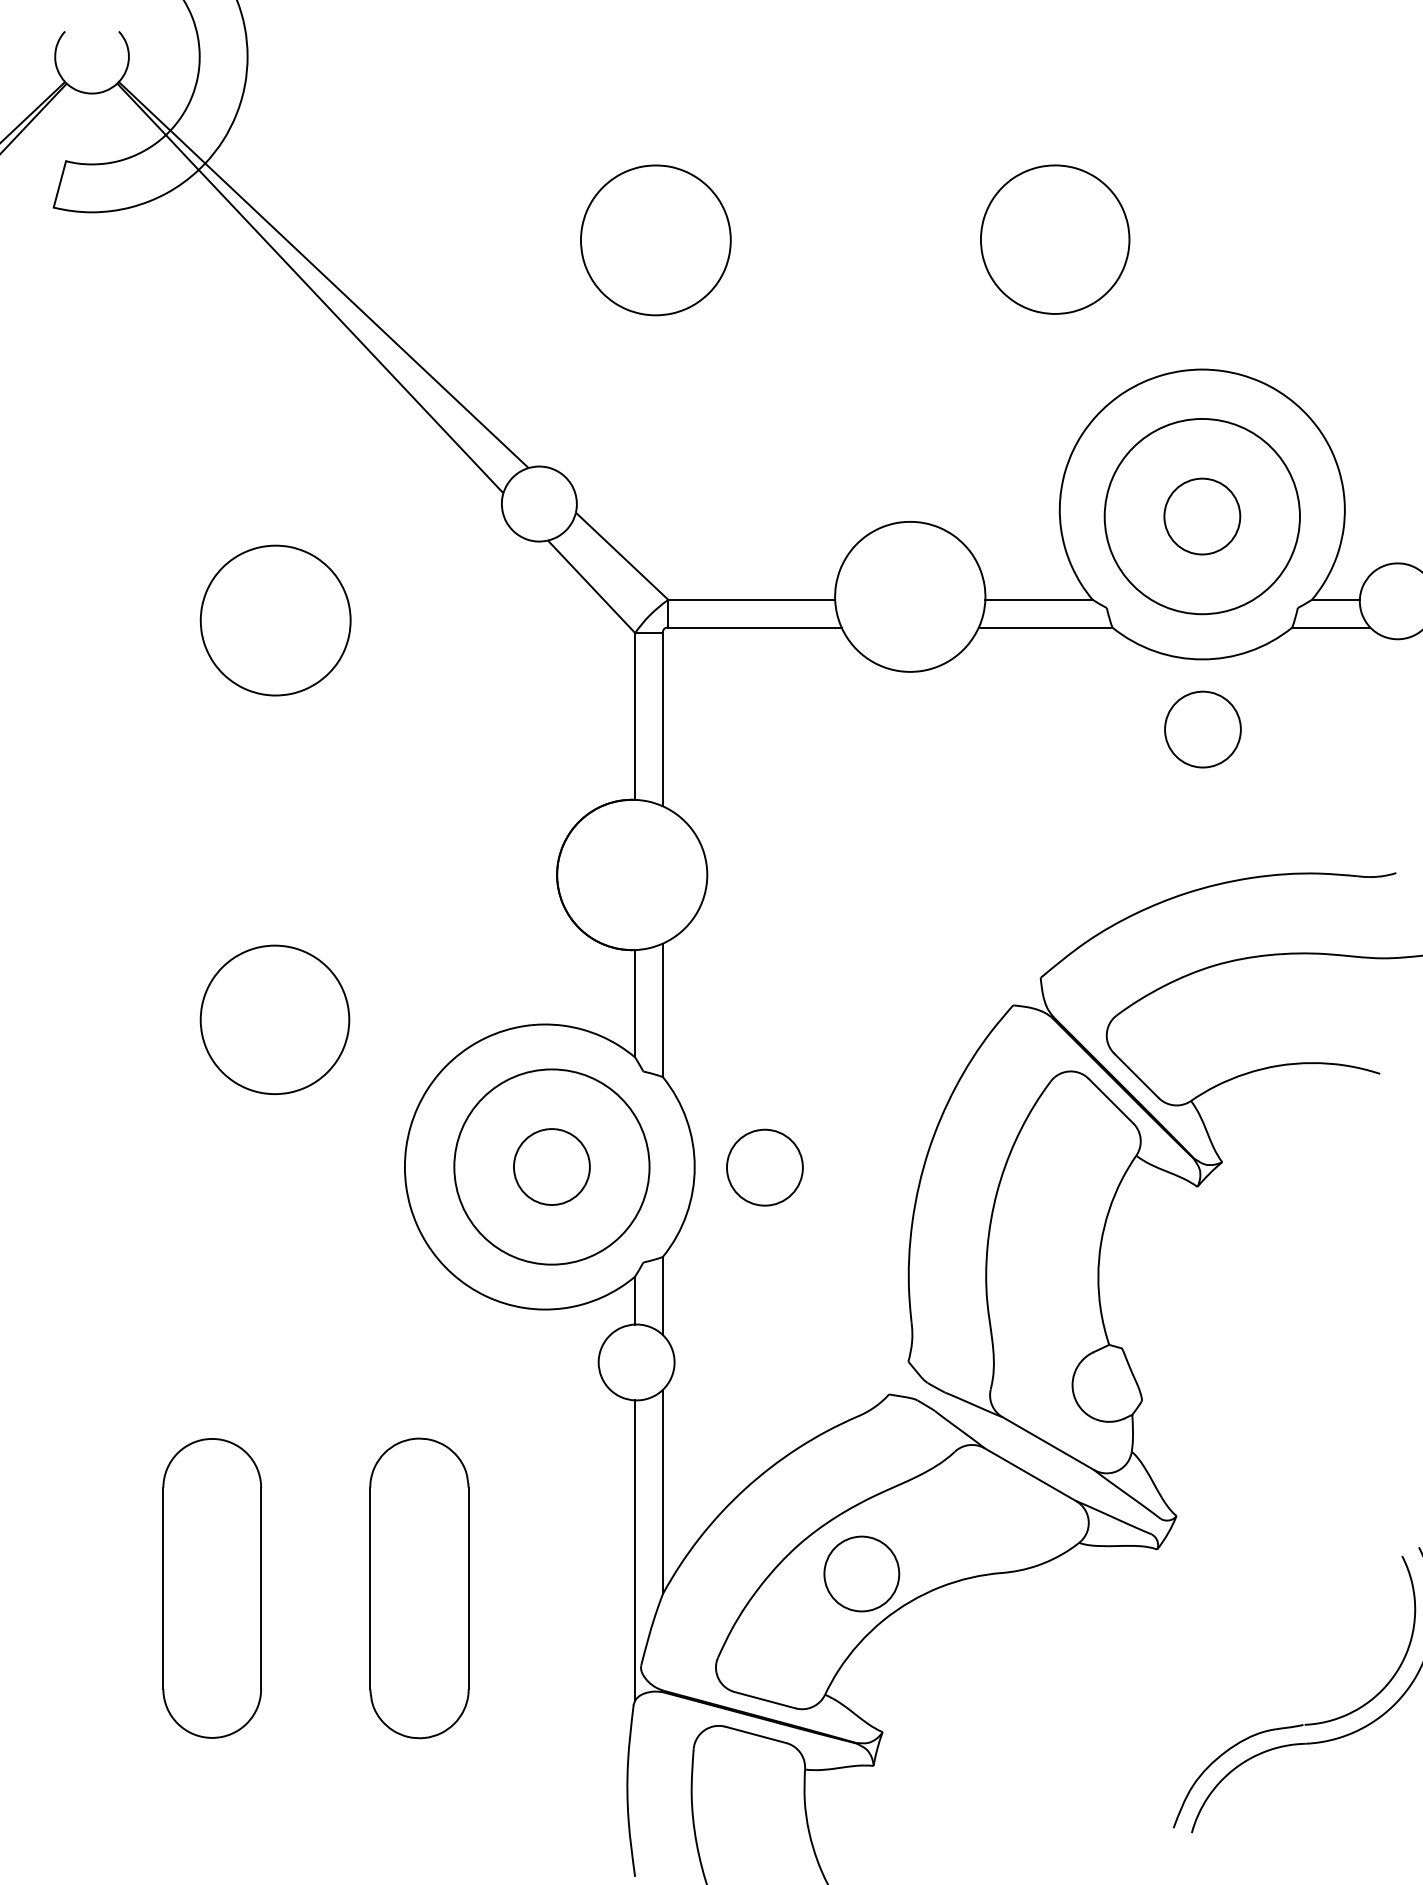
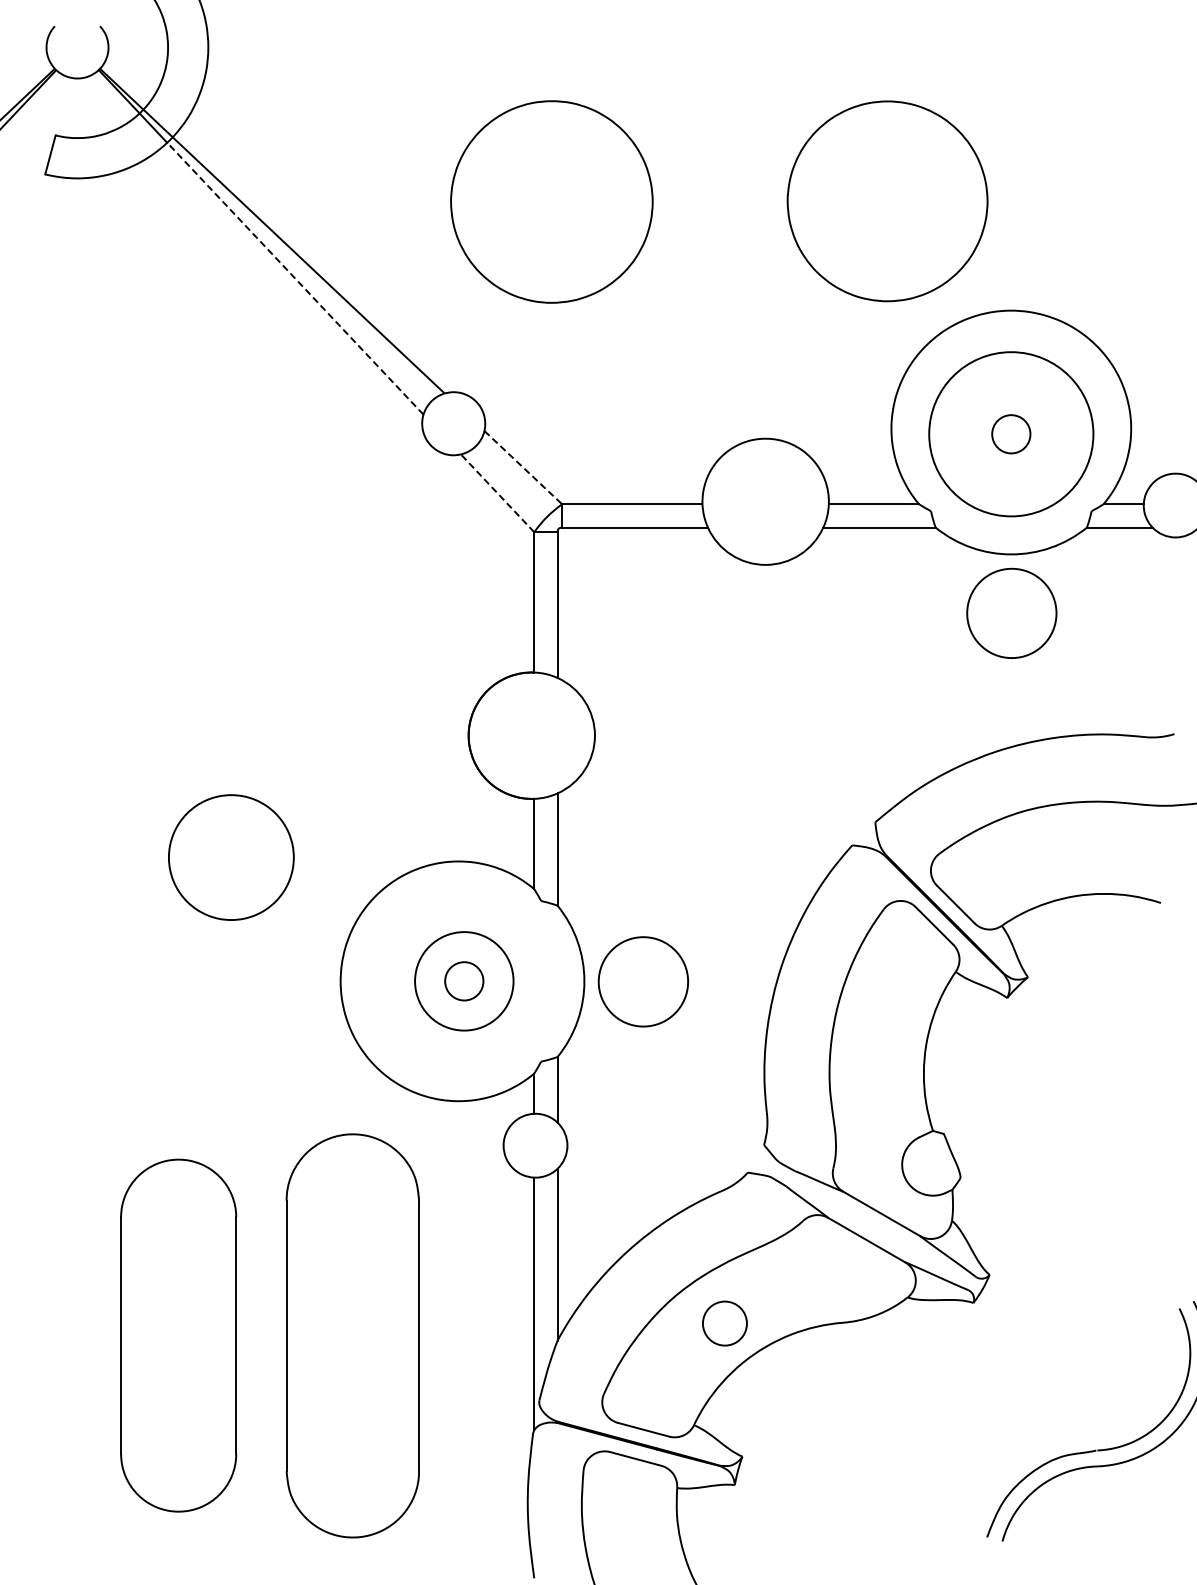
part: (655, 239) -> (551, 201), size x1.6
part: (1055, 239) -> (887, 201), size x1.6
line: (351, 331) -> (295, 278), solid -> dashed
circle: (1202, 516) -> (1011, 434), size x0.6
line: (622, 556) -> (523, 467), solid -> dashed
line: (591, 586) -> (497, 493), solid -> dashed
part: (275, 620) -> (231, 521), removed
circle: (1202, 729) -> (1011, 613), size x1.4
circle: (552, 1167) -> (464, 981), size x0.6
circle: (552, 1167) -> (464, 981), size x0.6
circle: (765, 1167) -> (643, 981), size x1.4
circle: (861, 1573) -> (724, 1323), size x0.7
part: (212, 1588) -> (178, 1335), size x1.4
part: (419, 1588) -> (352, 1335), size x1.6

